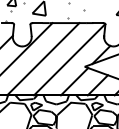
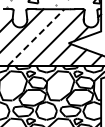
line: (43, 59) -> (36, 37), solid -> dashed

